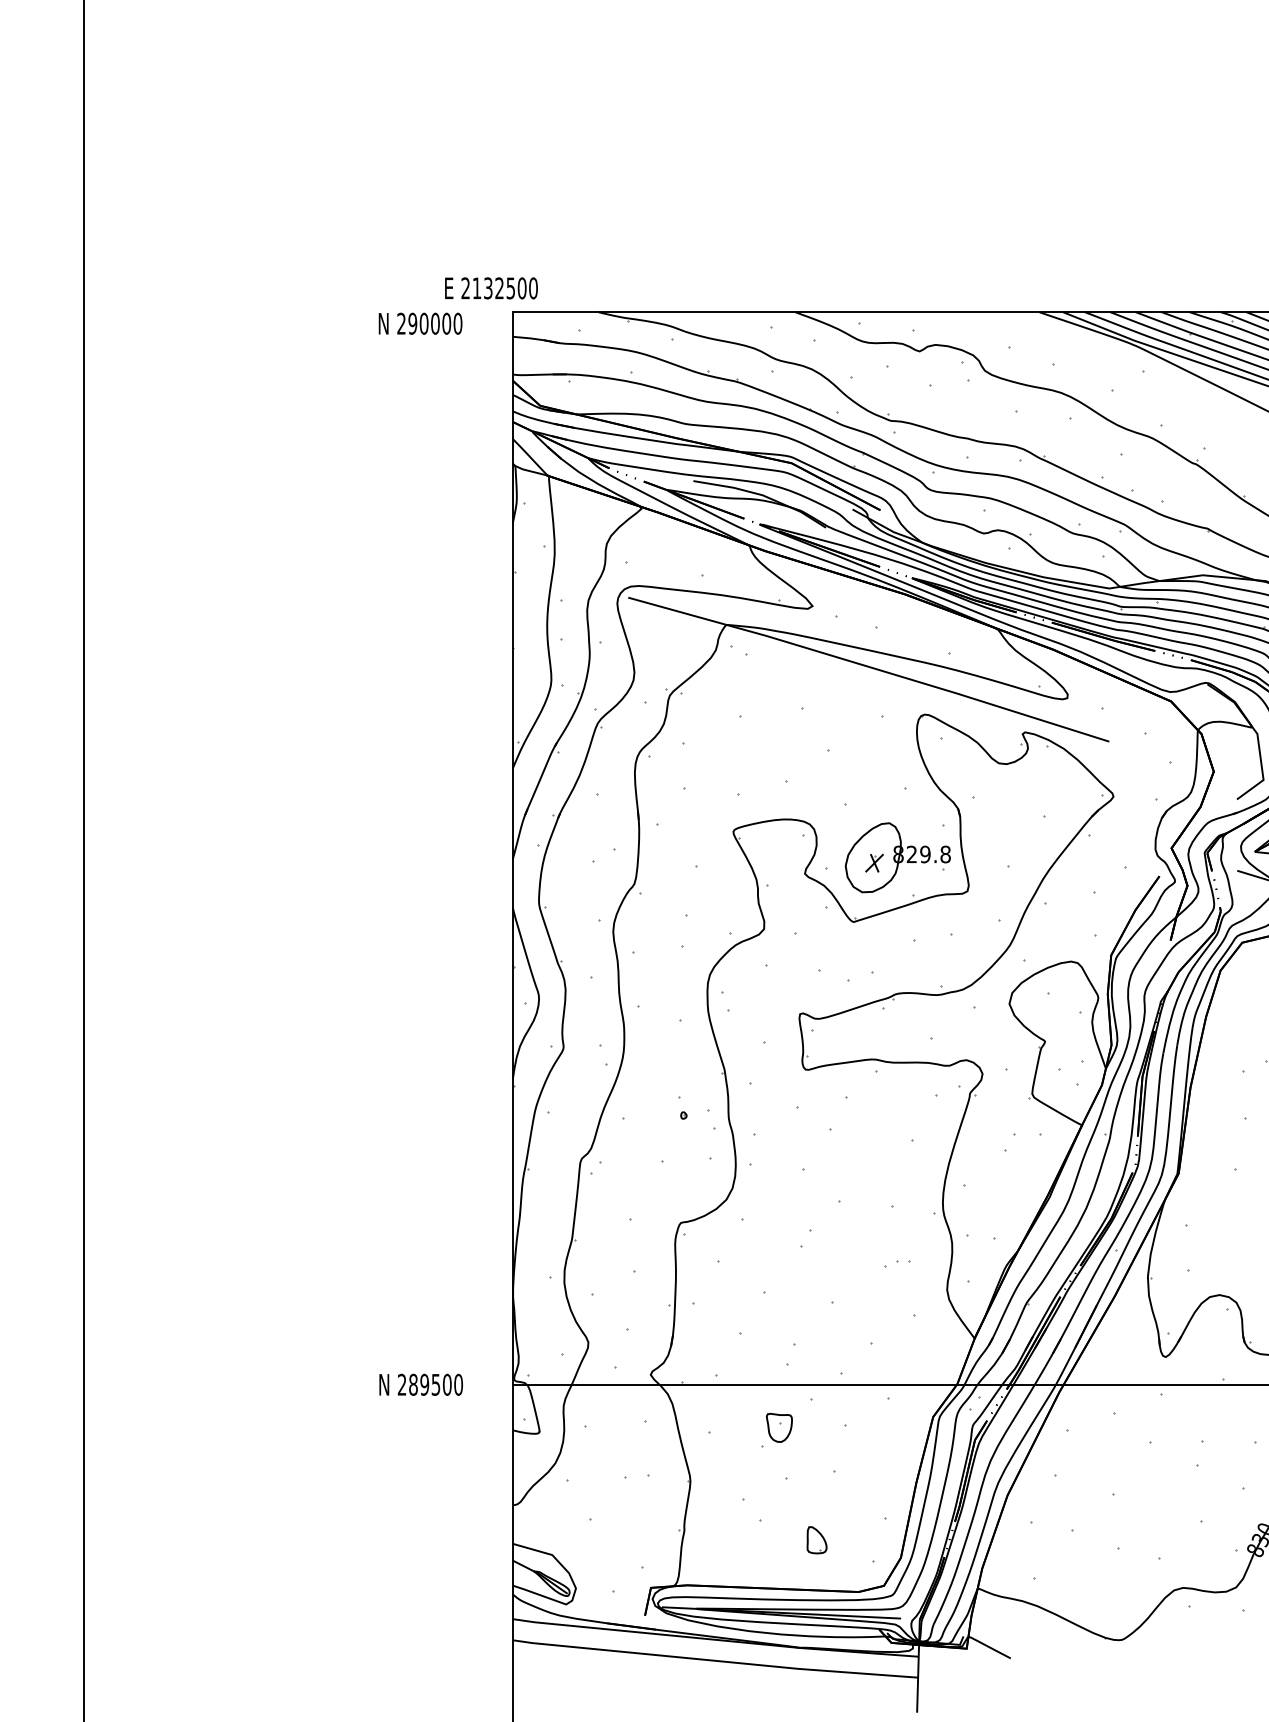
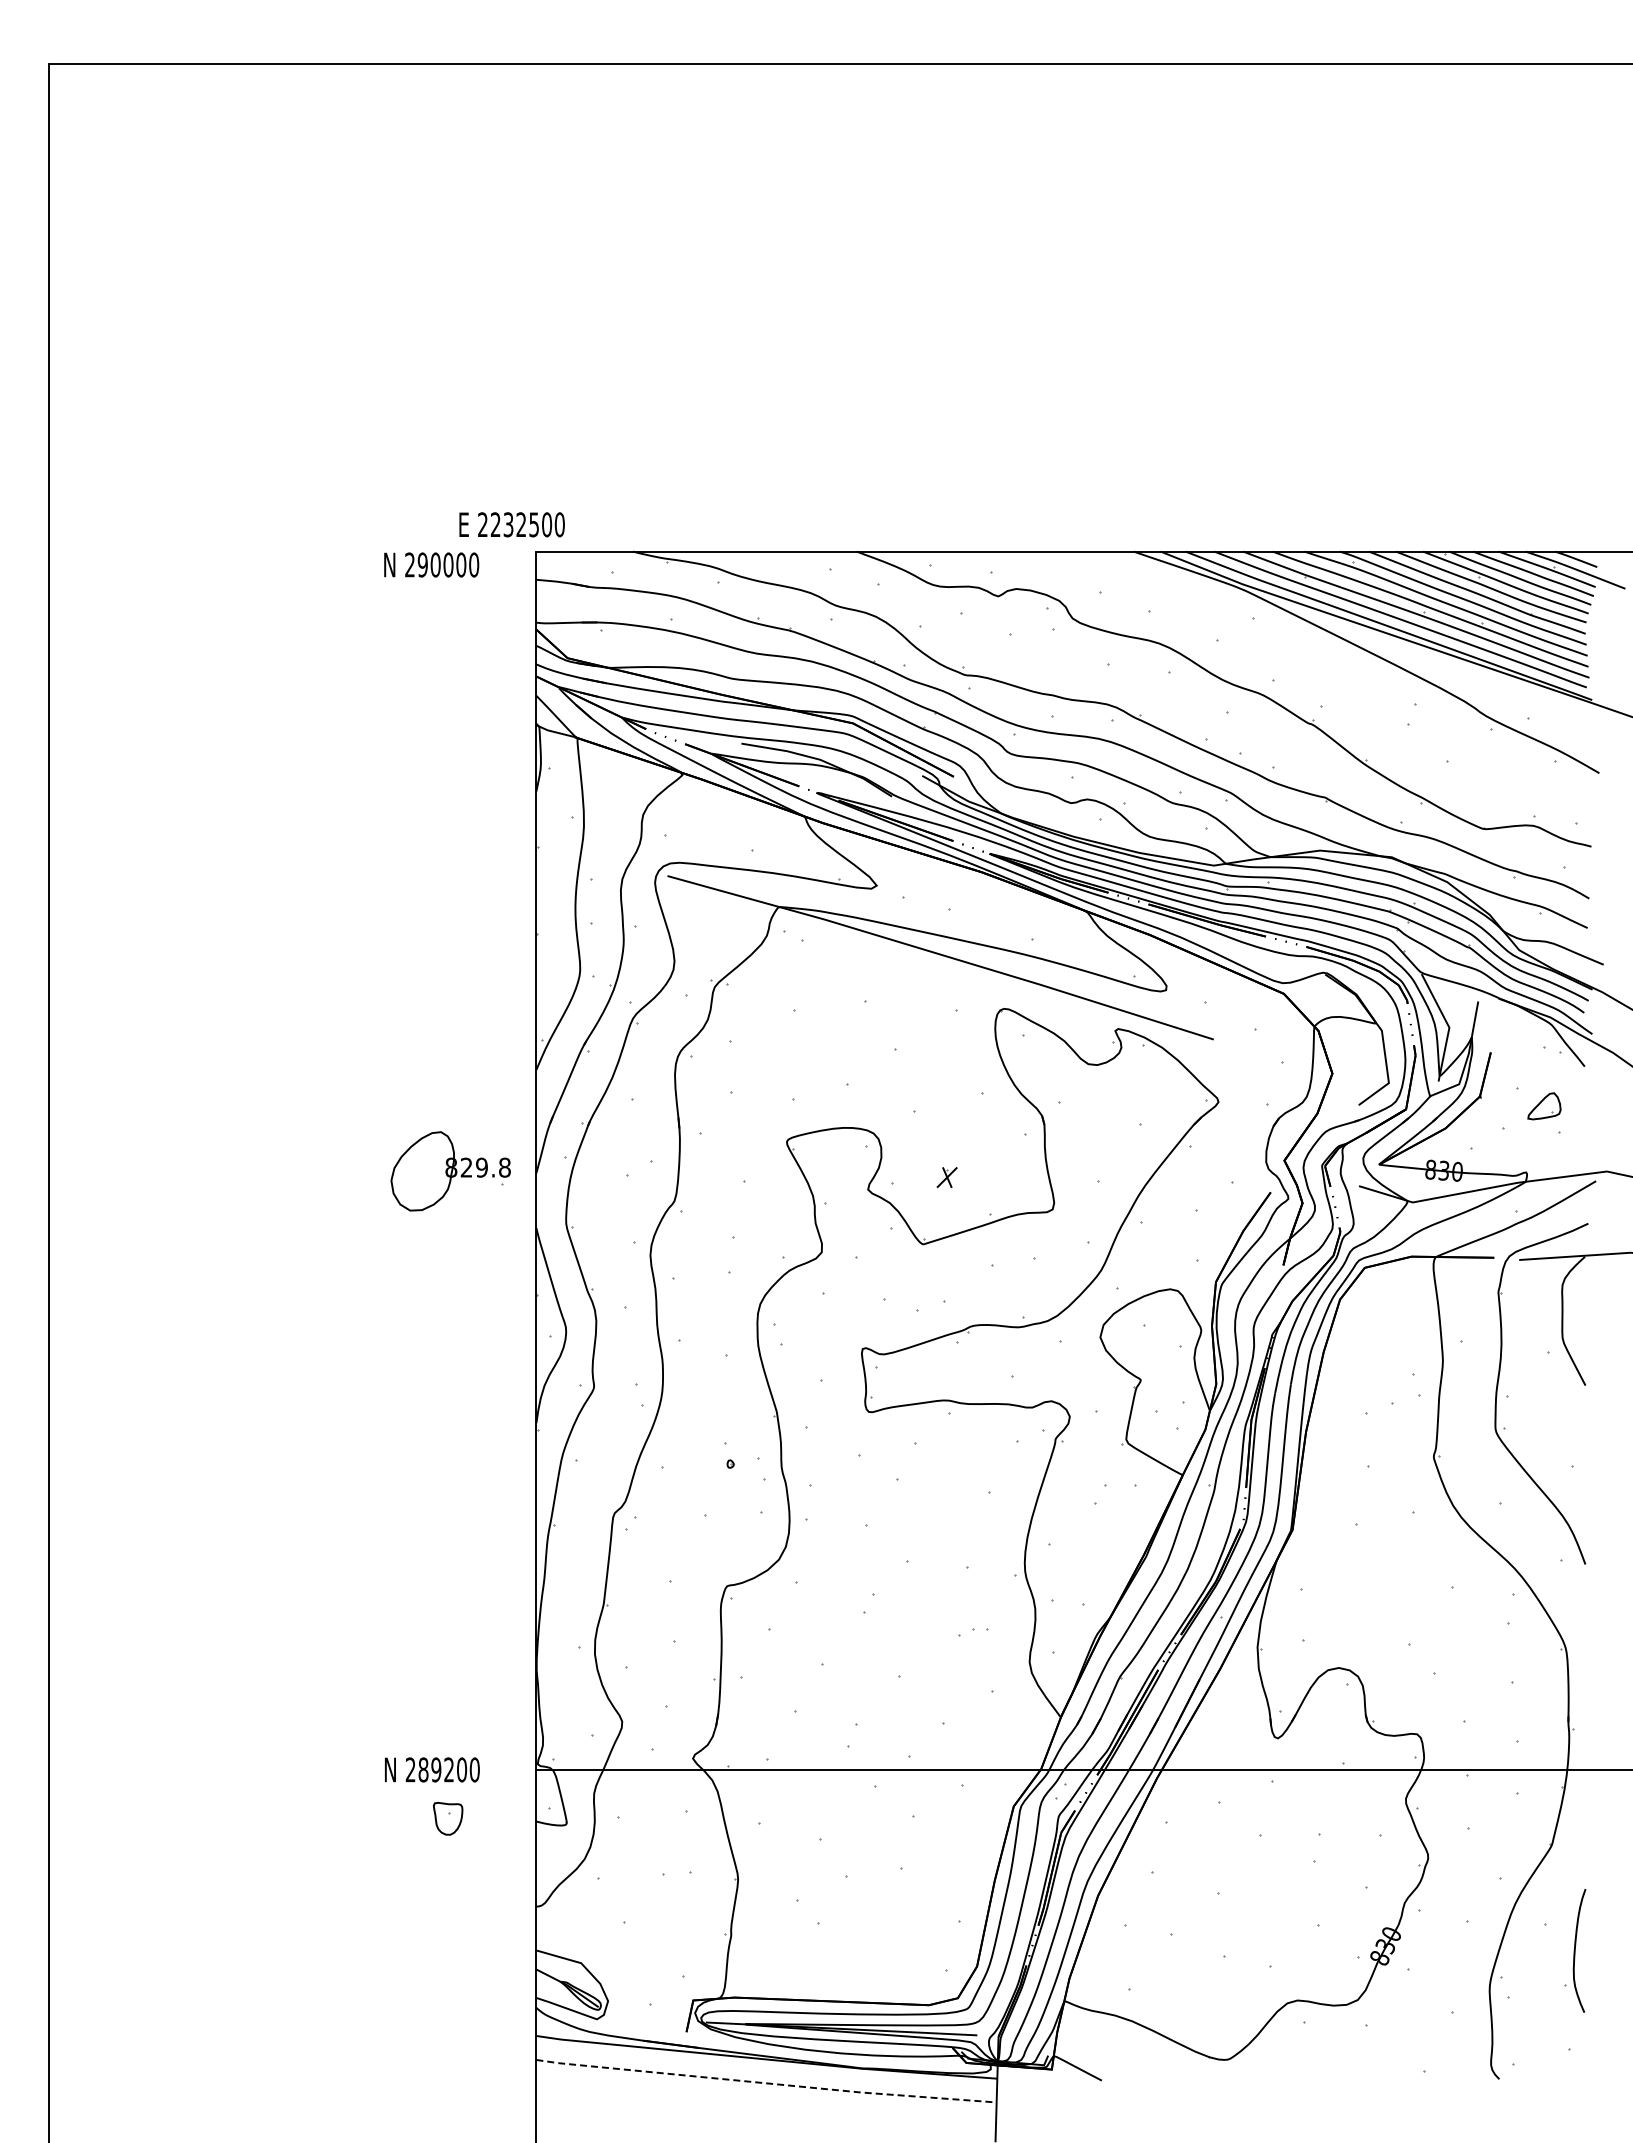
text: (476, 288) -> (495, 524), 2132500 -> 2232500
part: (897, 857) -> (450, 1171), moved
text: (435, 1384) -> (448, 1769), 289500 -> 289200
part: (779, 1427) -> (448, 1818), moved
part: (816, 1540) -> (881, 1946), removed
line: (715, 1660) -> (766, 2083), solid -> dashed

